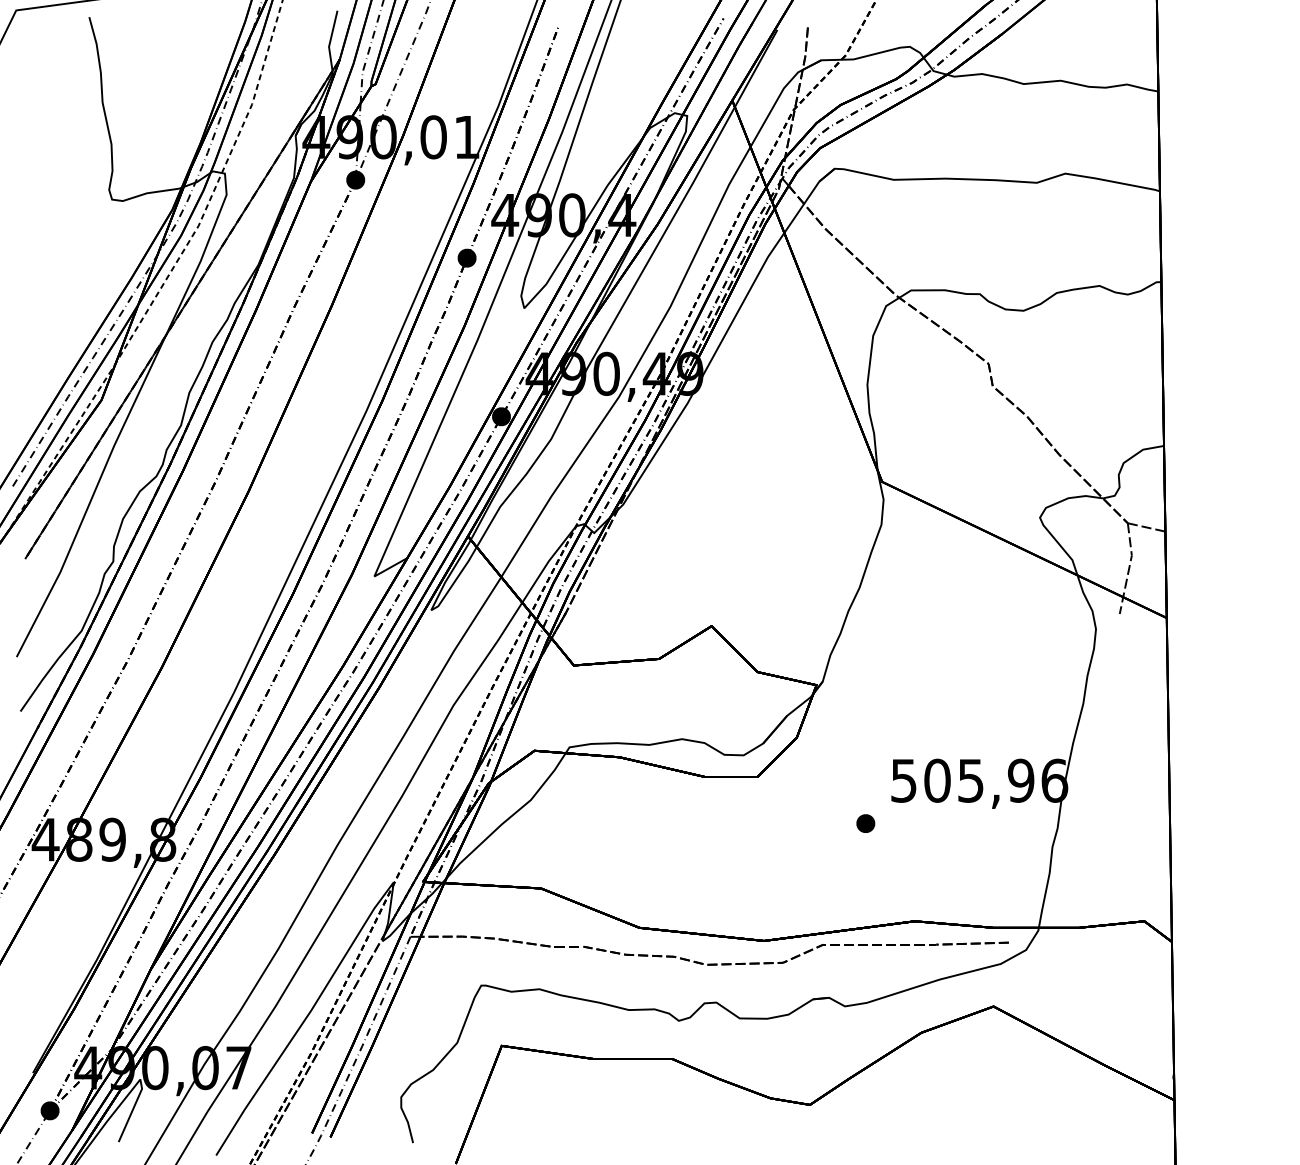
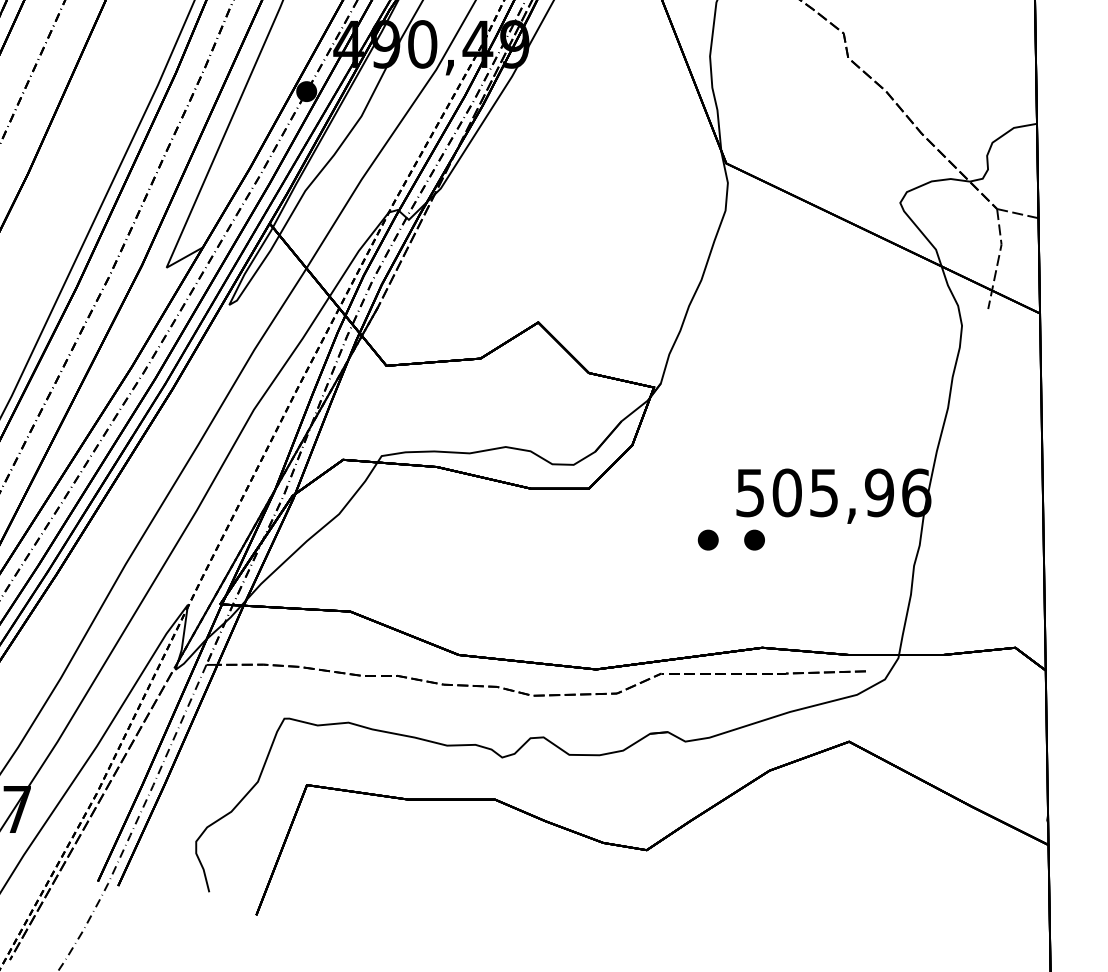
part: (907, 823) -> (754, 539), added

